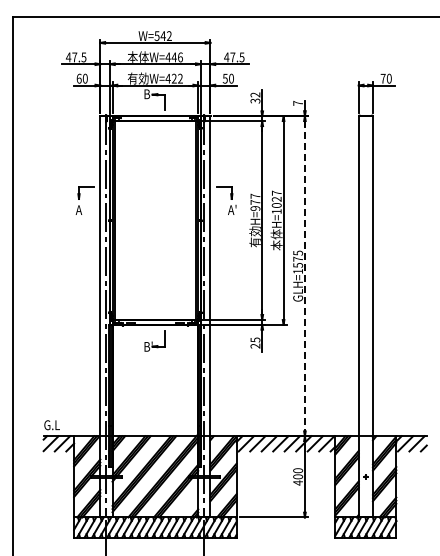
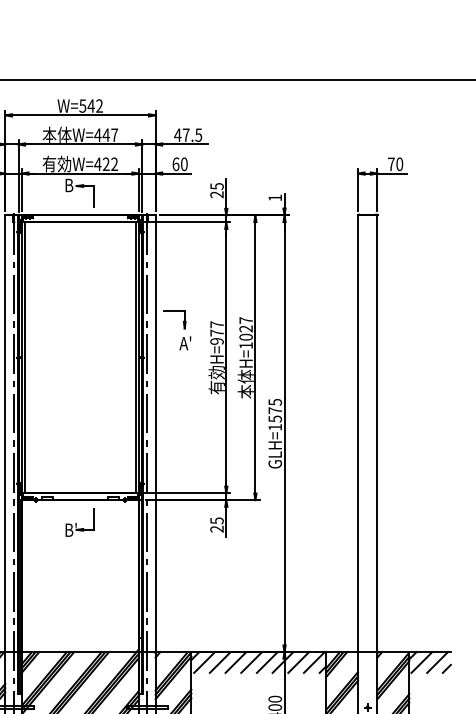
text: (180, 57) -> (114, 135), W=446 -> W=447
text: (224, 78) -> (174, 163), 50 -> 60
text: (255, 97) -> (217, 189), 32 -> 25
text: (297, 102) -> (274, 196), 7 -> 1
line: (304, 276) -> (283, 434), dashed -> solid

